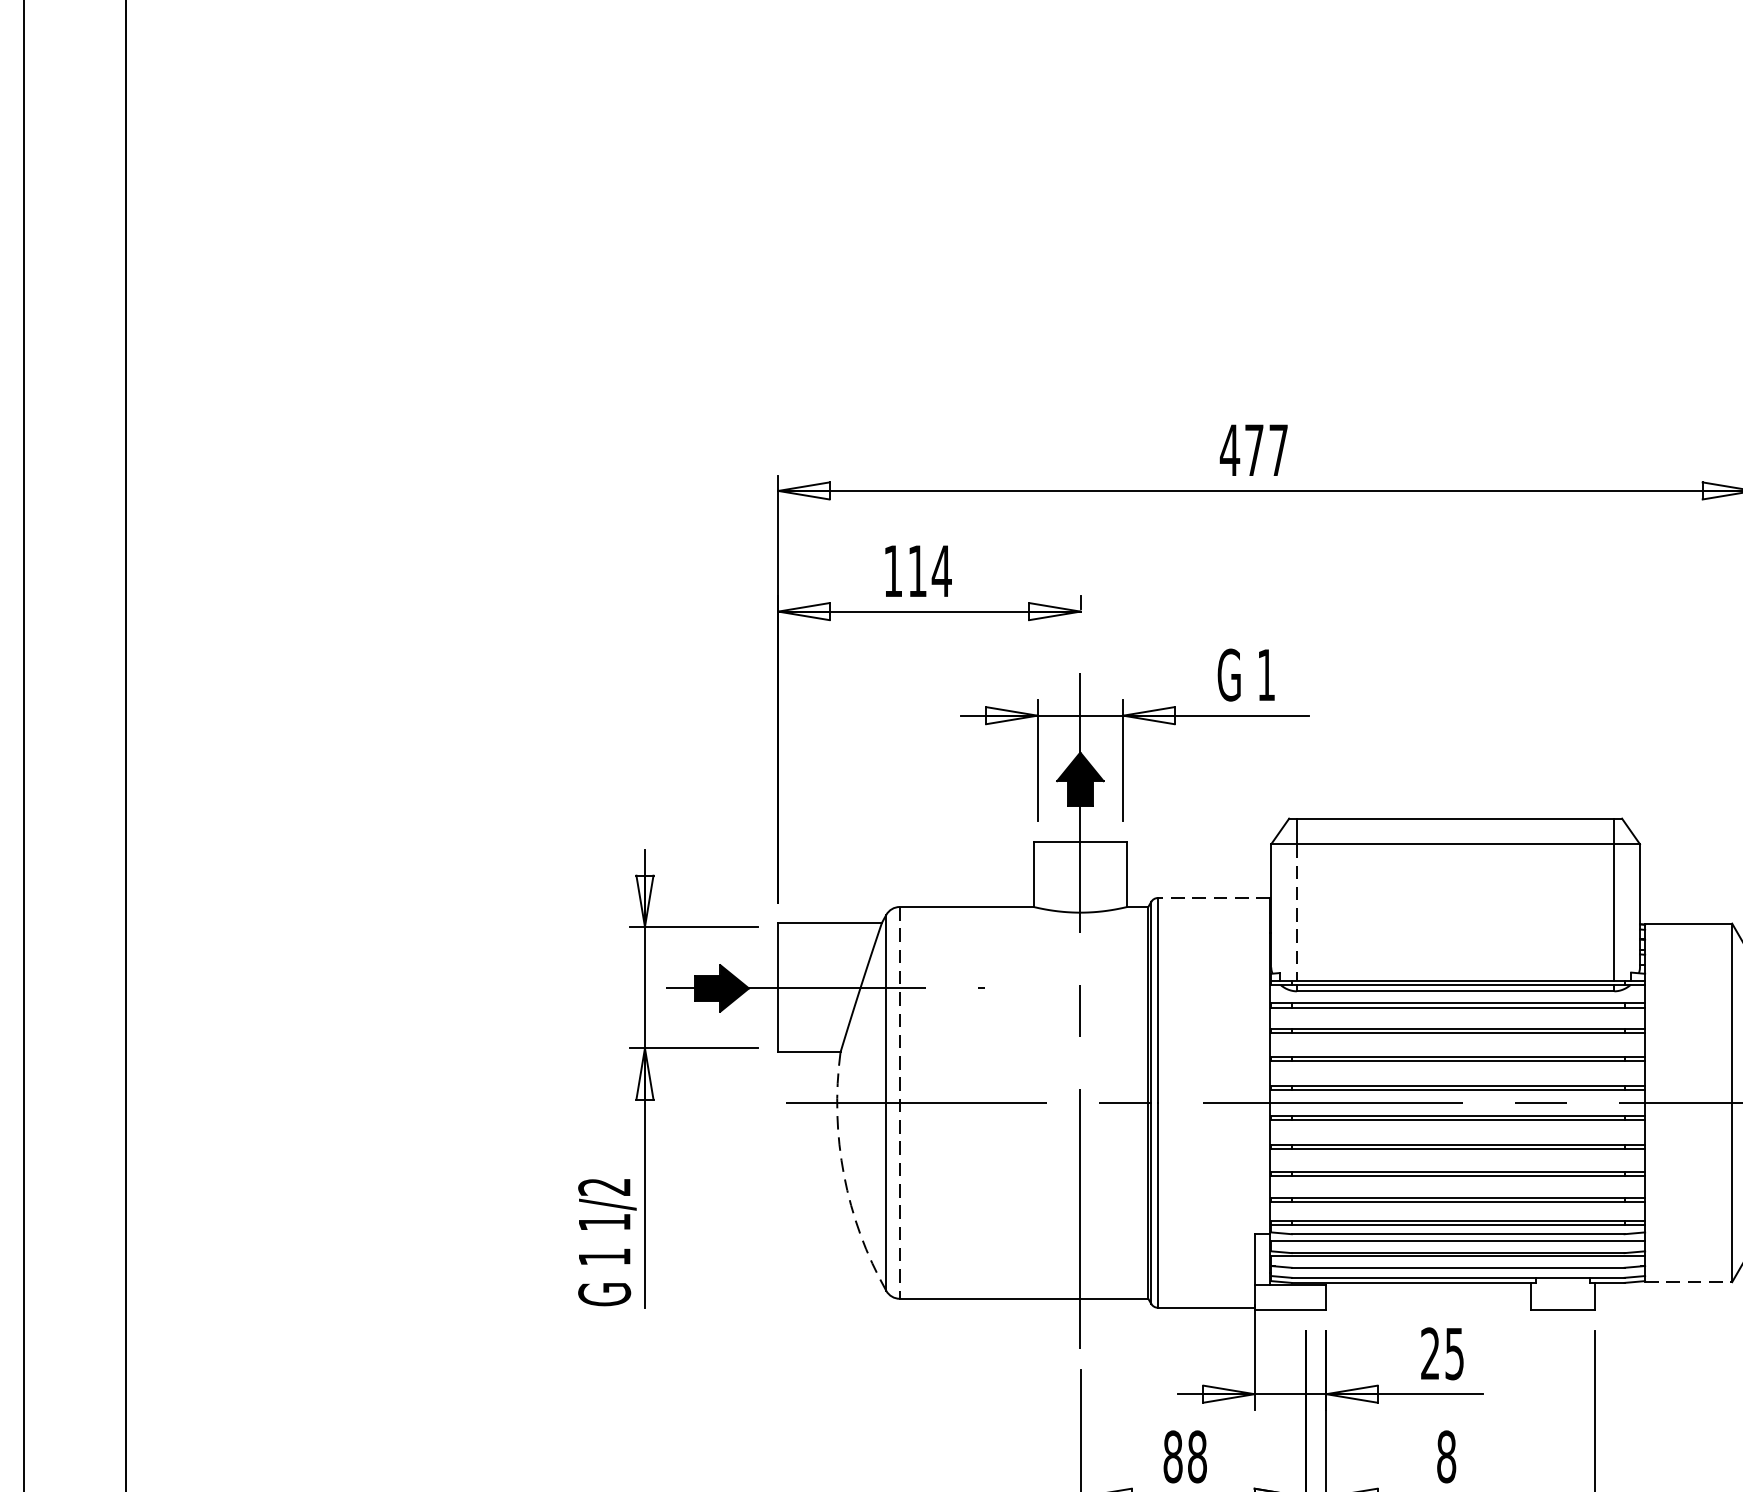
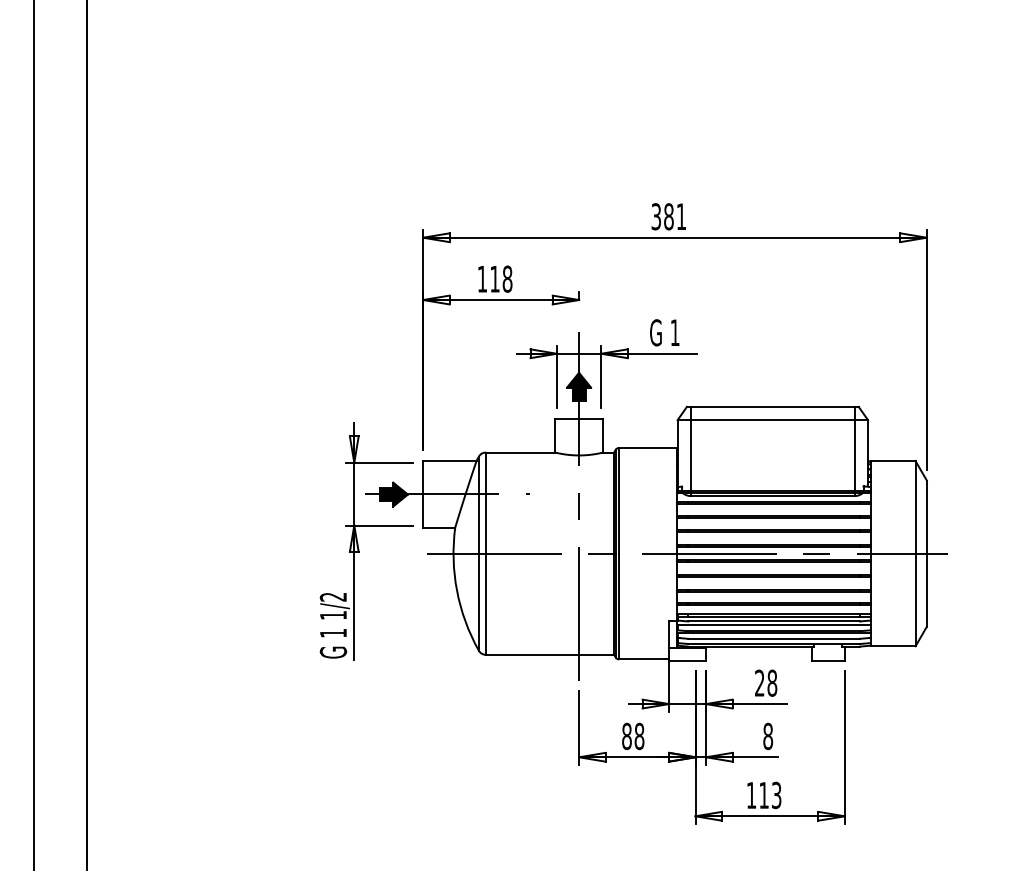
text: (1253, 449) -> (668, 216), 477 -> 381
text: (941, 569) -> (507, 278), 114 -> 118
line: (1214, 897) -> (648, 447), dashed -> solid
line: (1296, 912) -> (690, 455), dashed -> solid
line: (899, 1104) -> (485, 554), dashed -> solid
arc: (844, 1176) -> (457, 591), dashed -> solid
line: (1689, 1282) -> (893, 646), dashed -> solid
text: (1454, 1352) -> (772, 682), 25 -> 28

